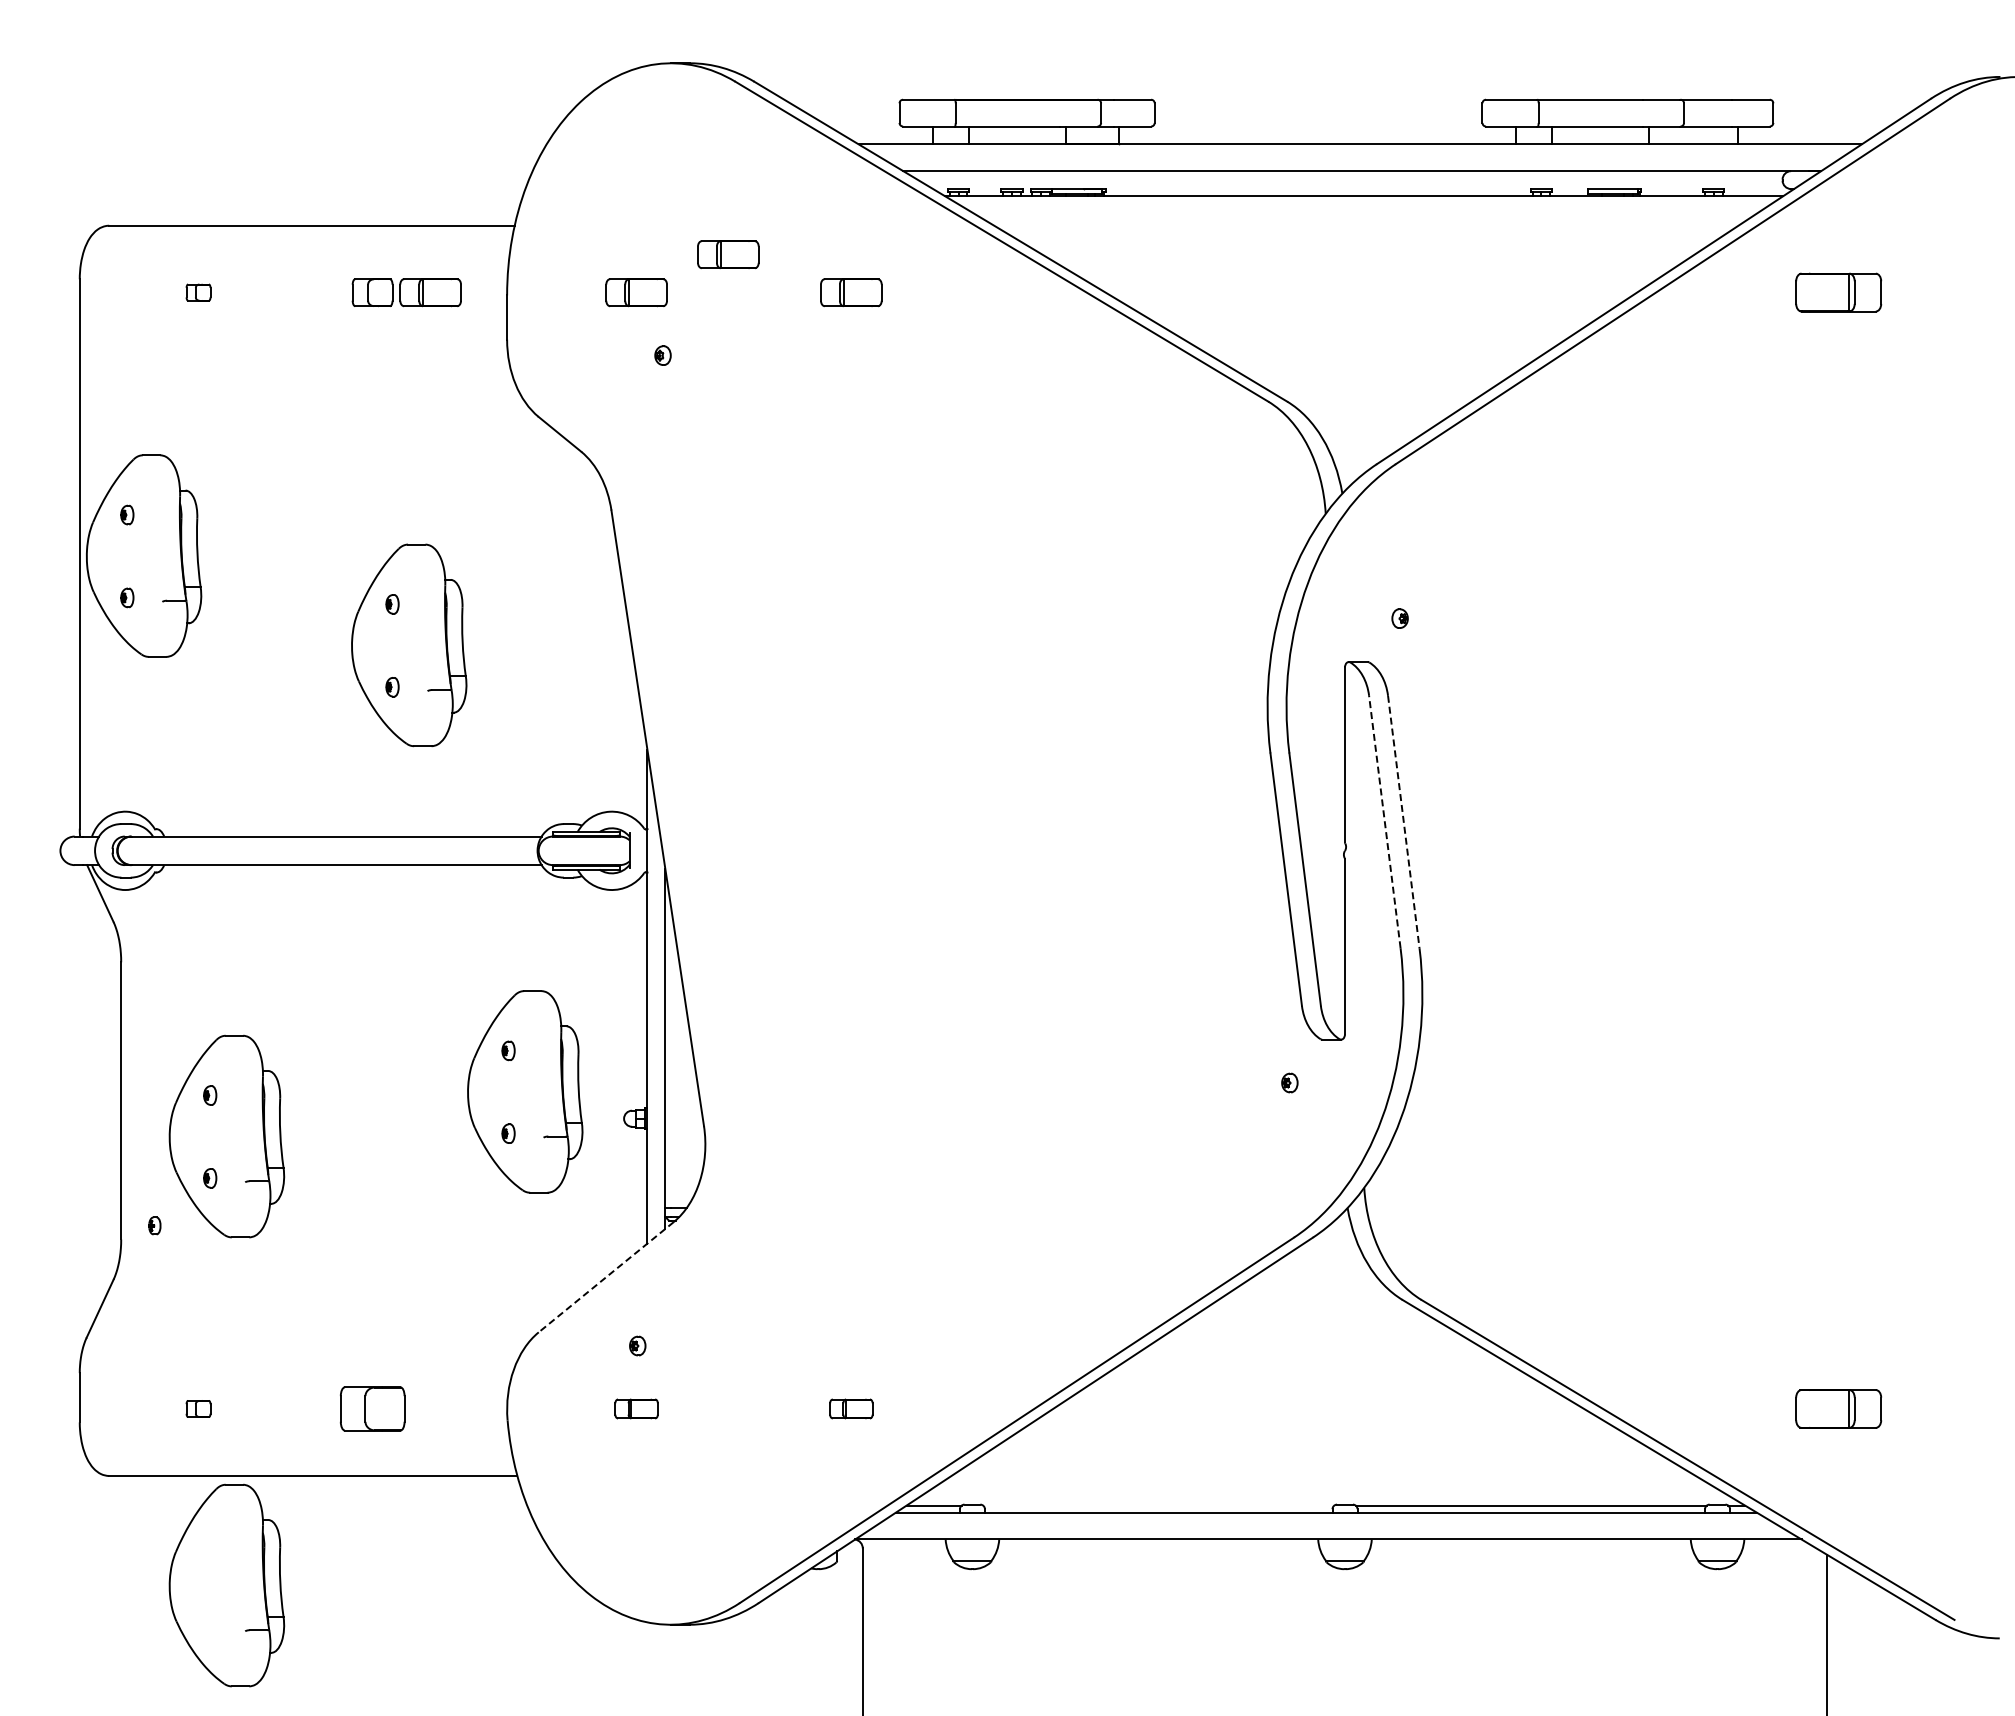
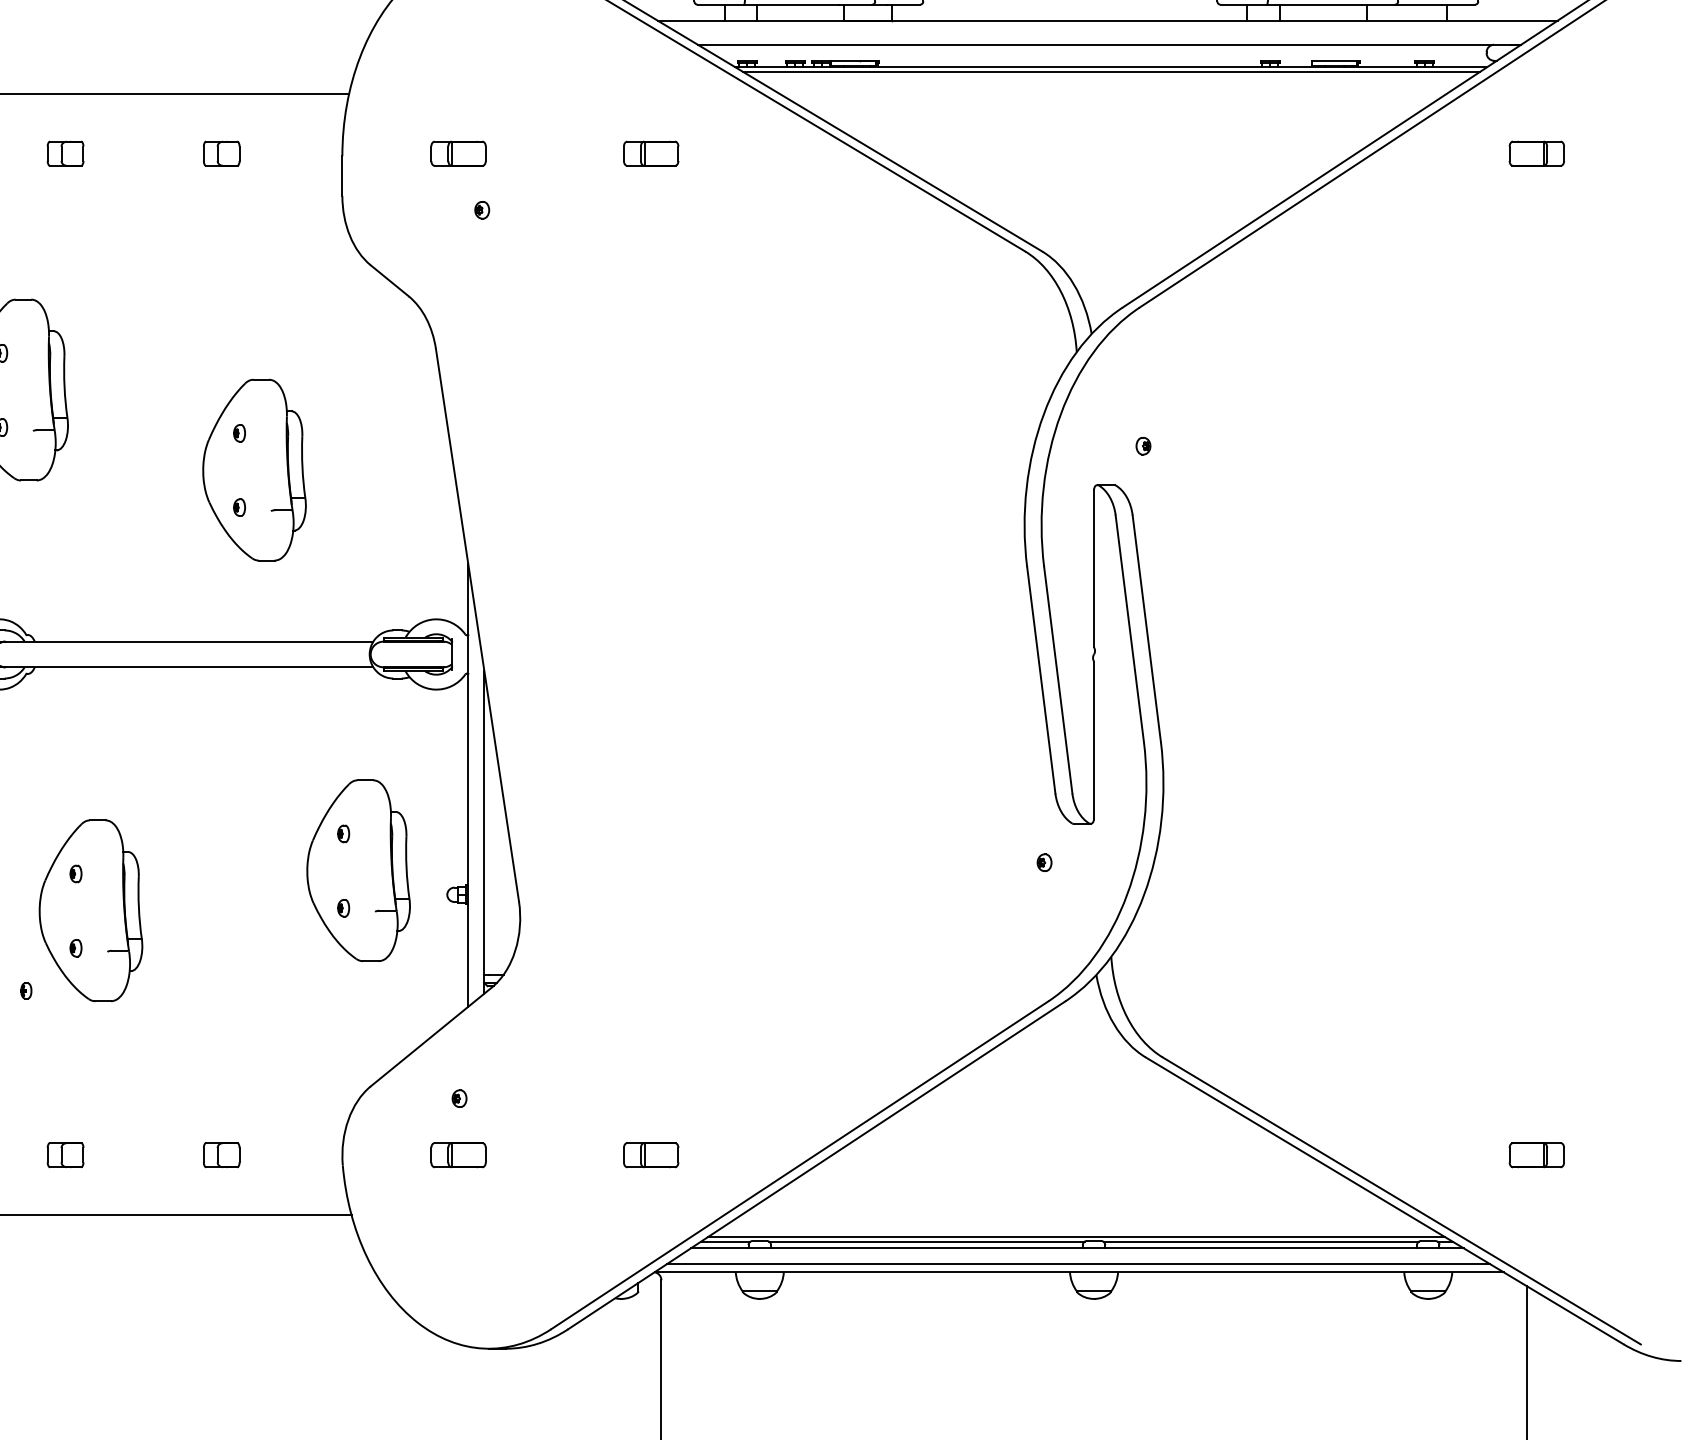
line: (1364, 201) -> (1111, 71), added
part: (728, 254) -> (540, 119), removed
part: (198, 292) -> (65, 153), size x1.67
part: (430, 292) -> (273, 153), removed
part: (1838, 292) -> (1536, 153), size x0.71
line: (1384, 821) -> (1129, 628), dashed -> solid
line: (1403, 822) -> (1146, 629), dashed -> solid
line: (605, 1277) -> (430, 1037), dashed -> solid
part: (198, 1408) -> (65, 1154), size x1.67
part: (372, 1408) -> (221, 1154), size x0.62
part: (636, 1408) -> (458, 1154), size x1.43
part: (851, 1408) -> (651, 1154), size x1.43
part: (1838, 1408) -> (1536, 1154), size x0.71
line: (1325, 1500) -> (1076, 1237), added
line: (1158, 1505) -> (926, 1241), added
line: (1327, 1530) -> (1078, 1264), added
part: (226, 1585) -> (90, 1313), removed

